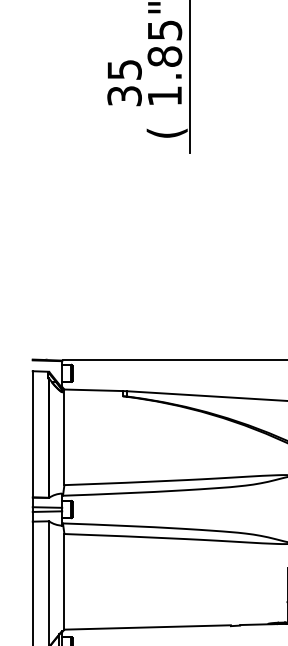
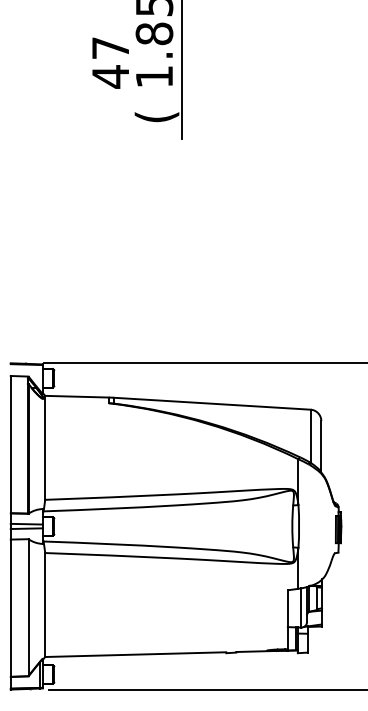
text: (124, 82) -> (110, 62), 35 -> 47

